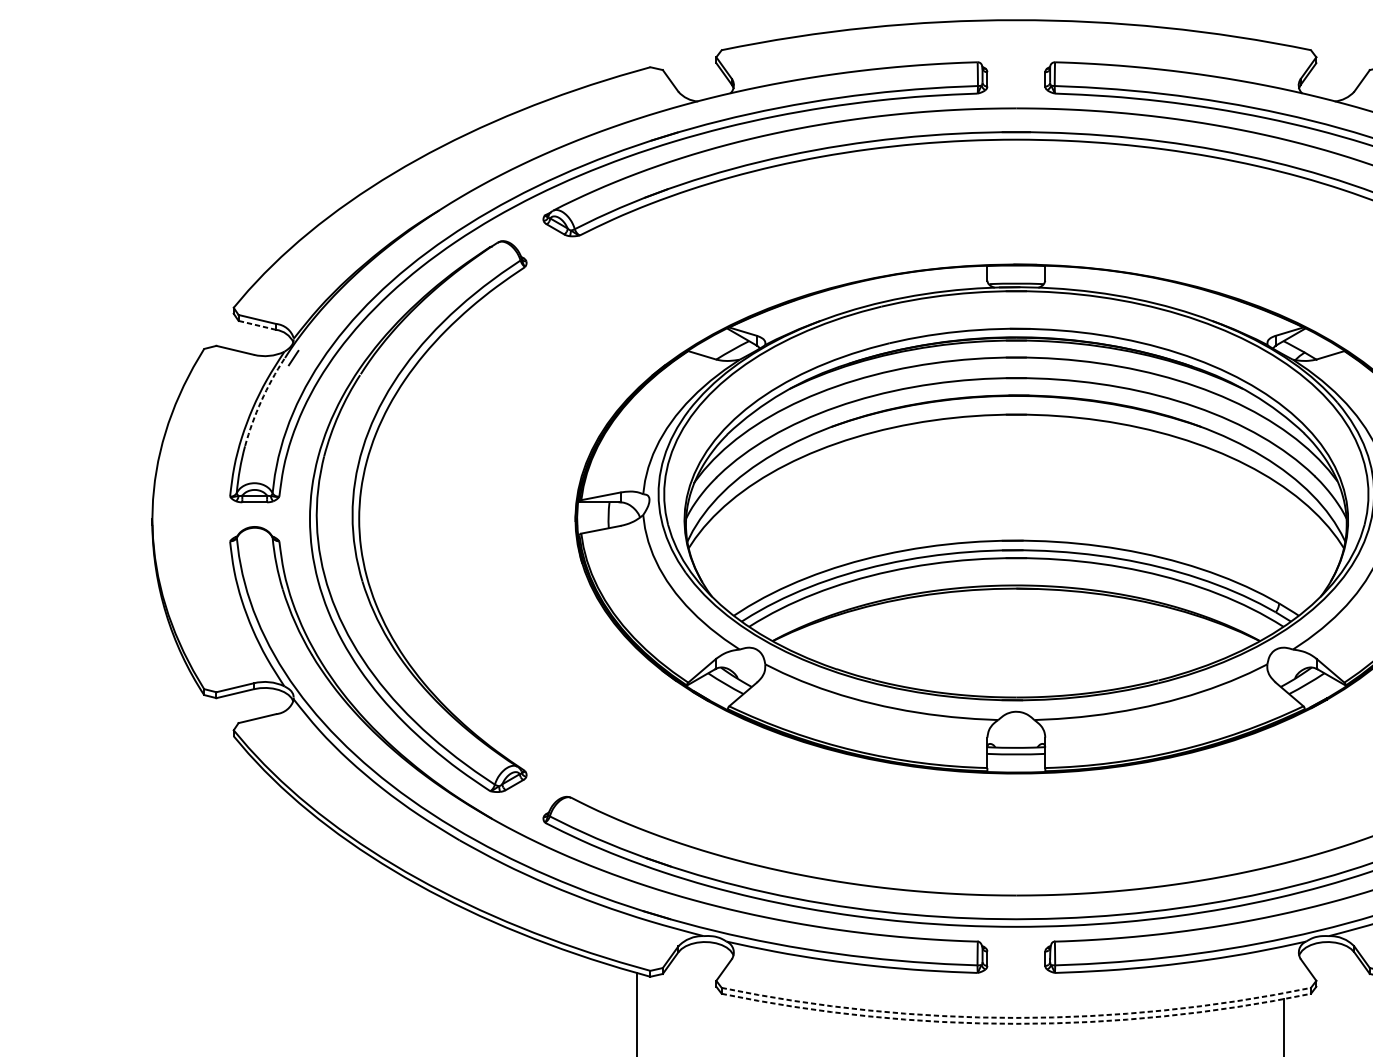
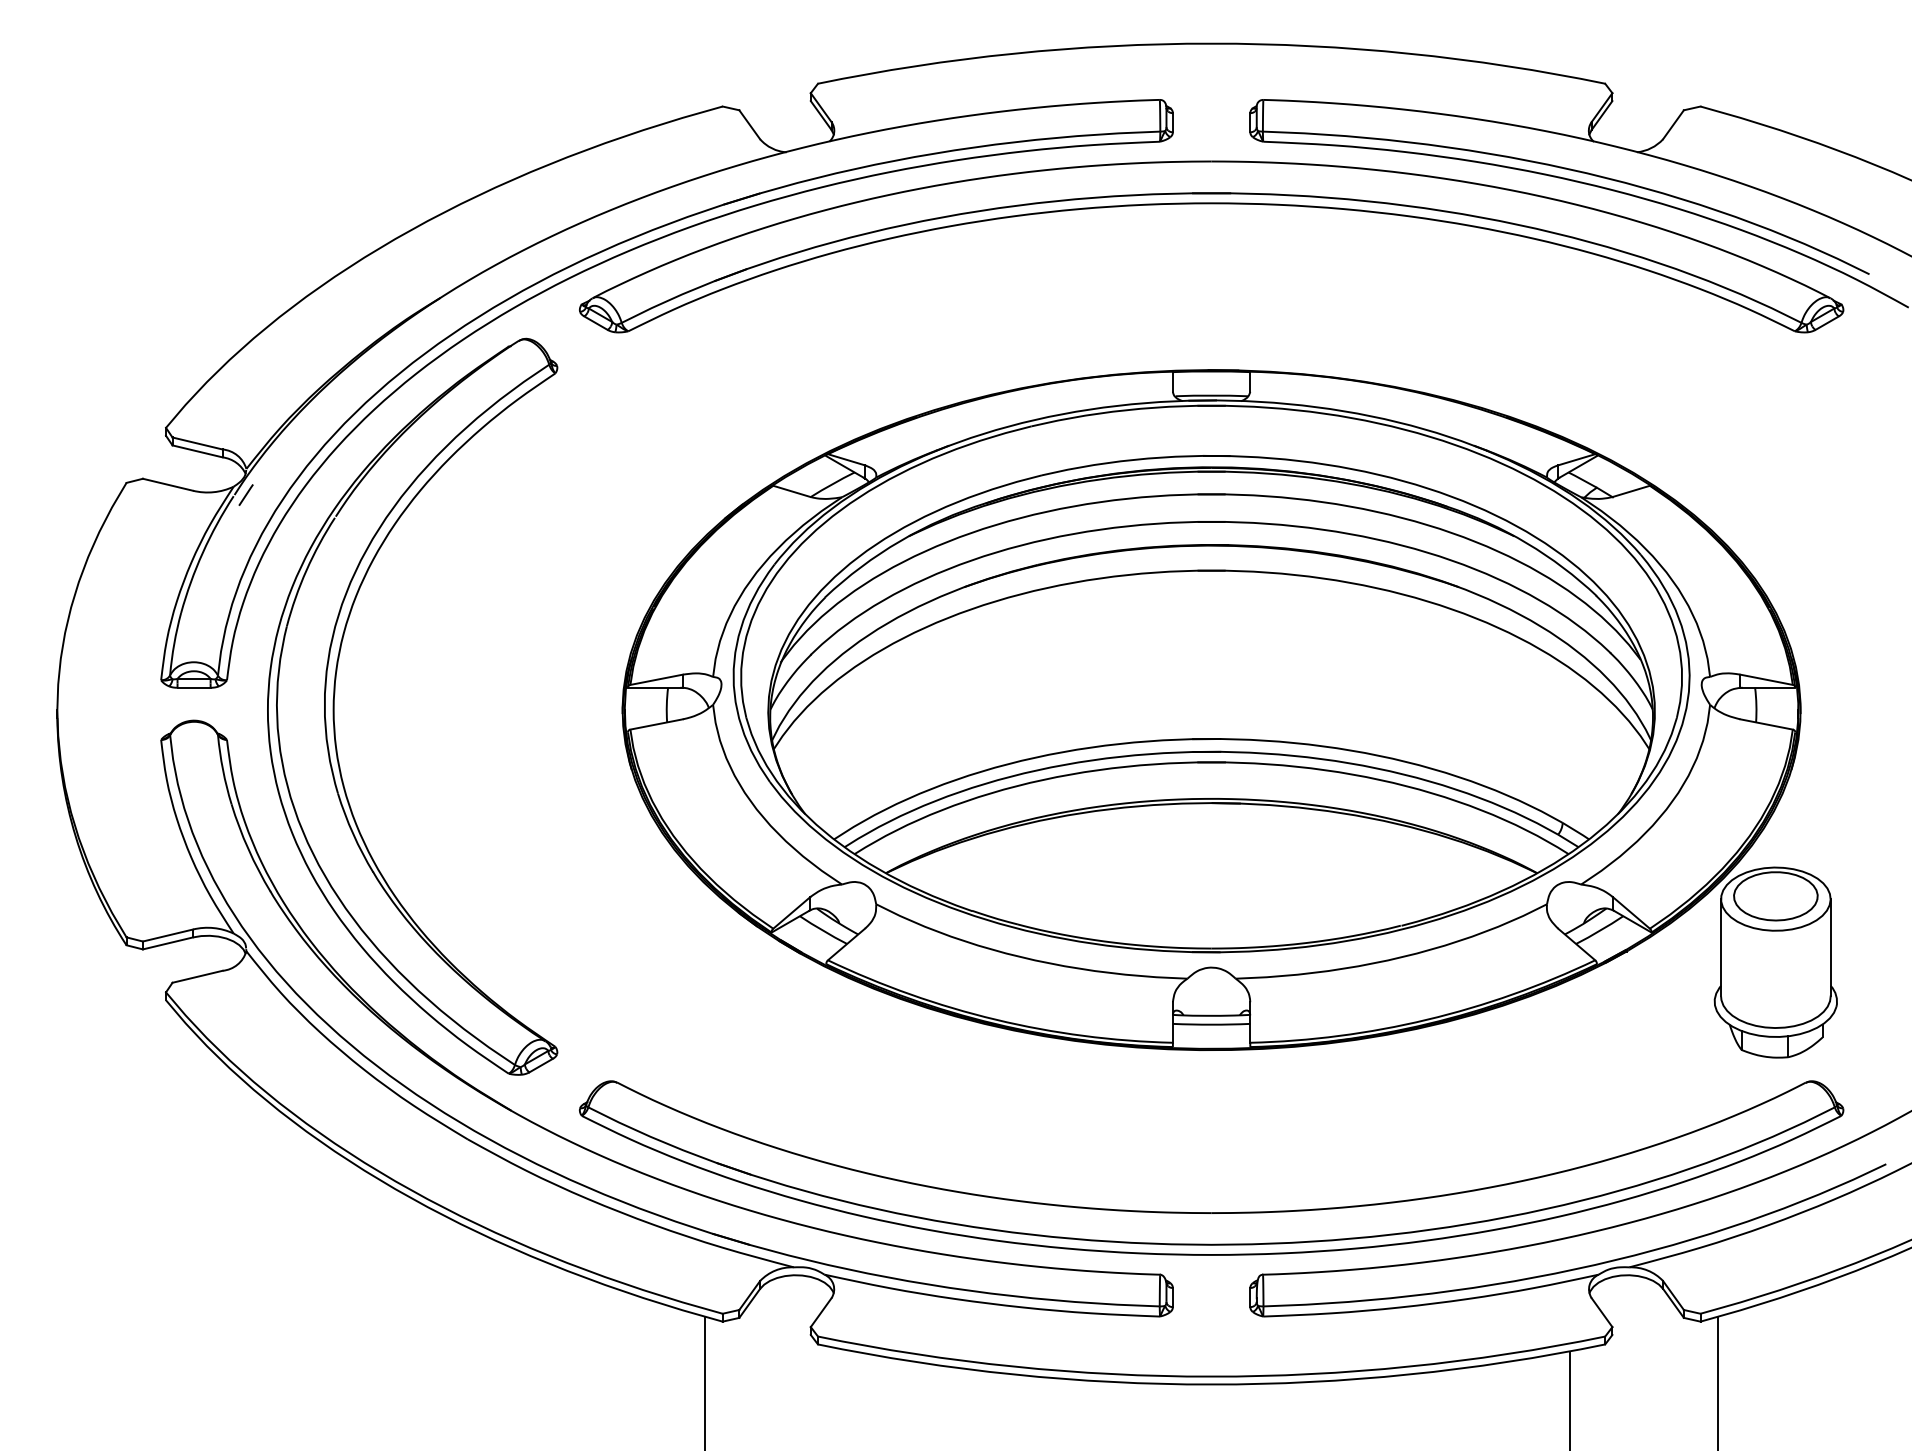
line: (257, 325) -> (197, 451), dashed -> solid
arc: (261, 401) -> (202, 552), dashed -> solid
arc: (1016, 1017) -> (1211, 1376), dashed -> solid
arc: (1016, 1023) -> (1211, 1384), dashed -> solid

